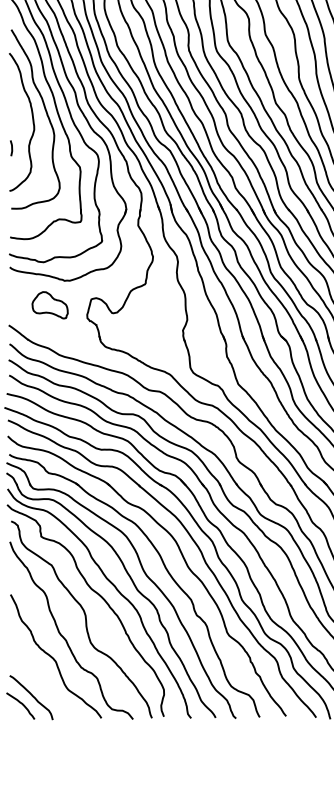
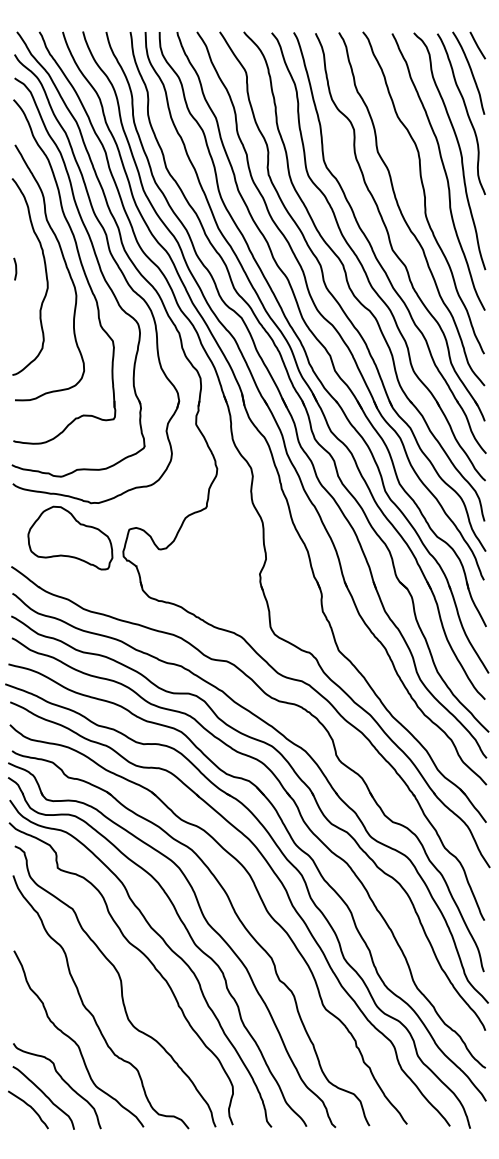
curve: (11, 147) -> (15, 268), moved
part: (50, 304) -> (70, 537), size x1.67
curve: (44, 685) -> (62, 1080), added

